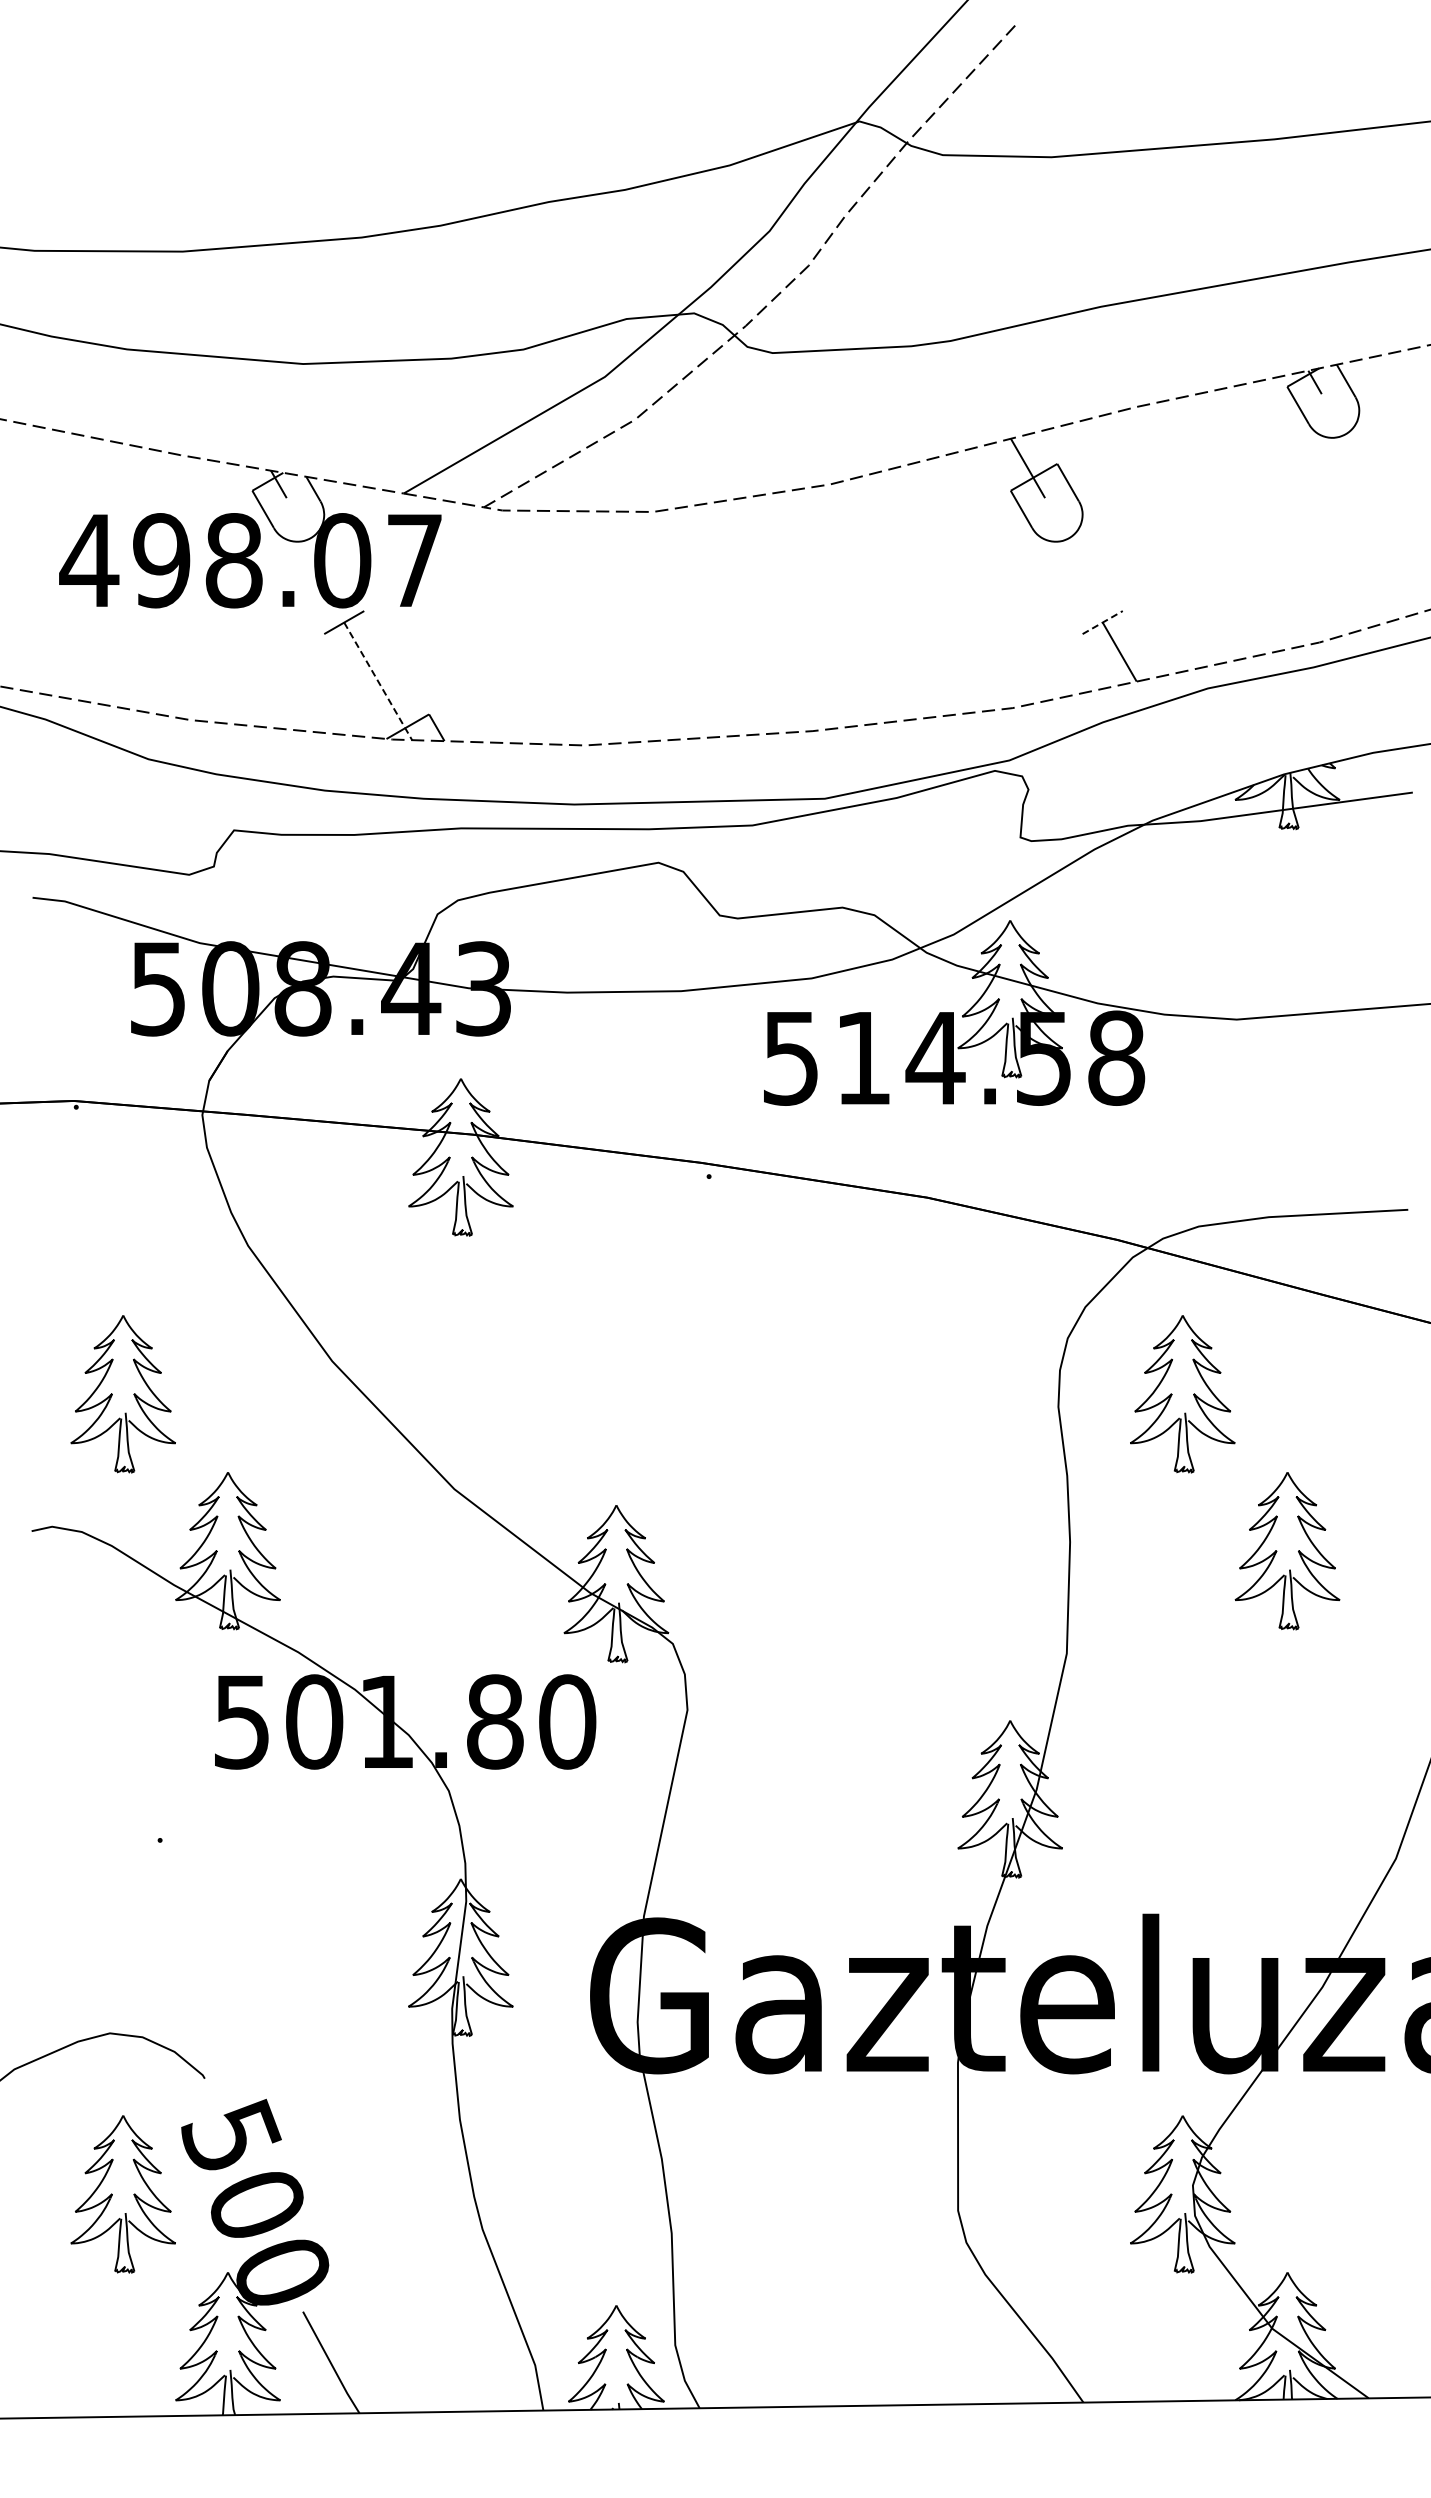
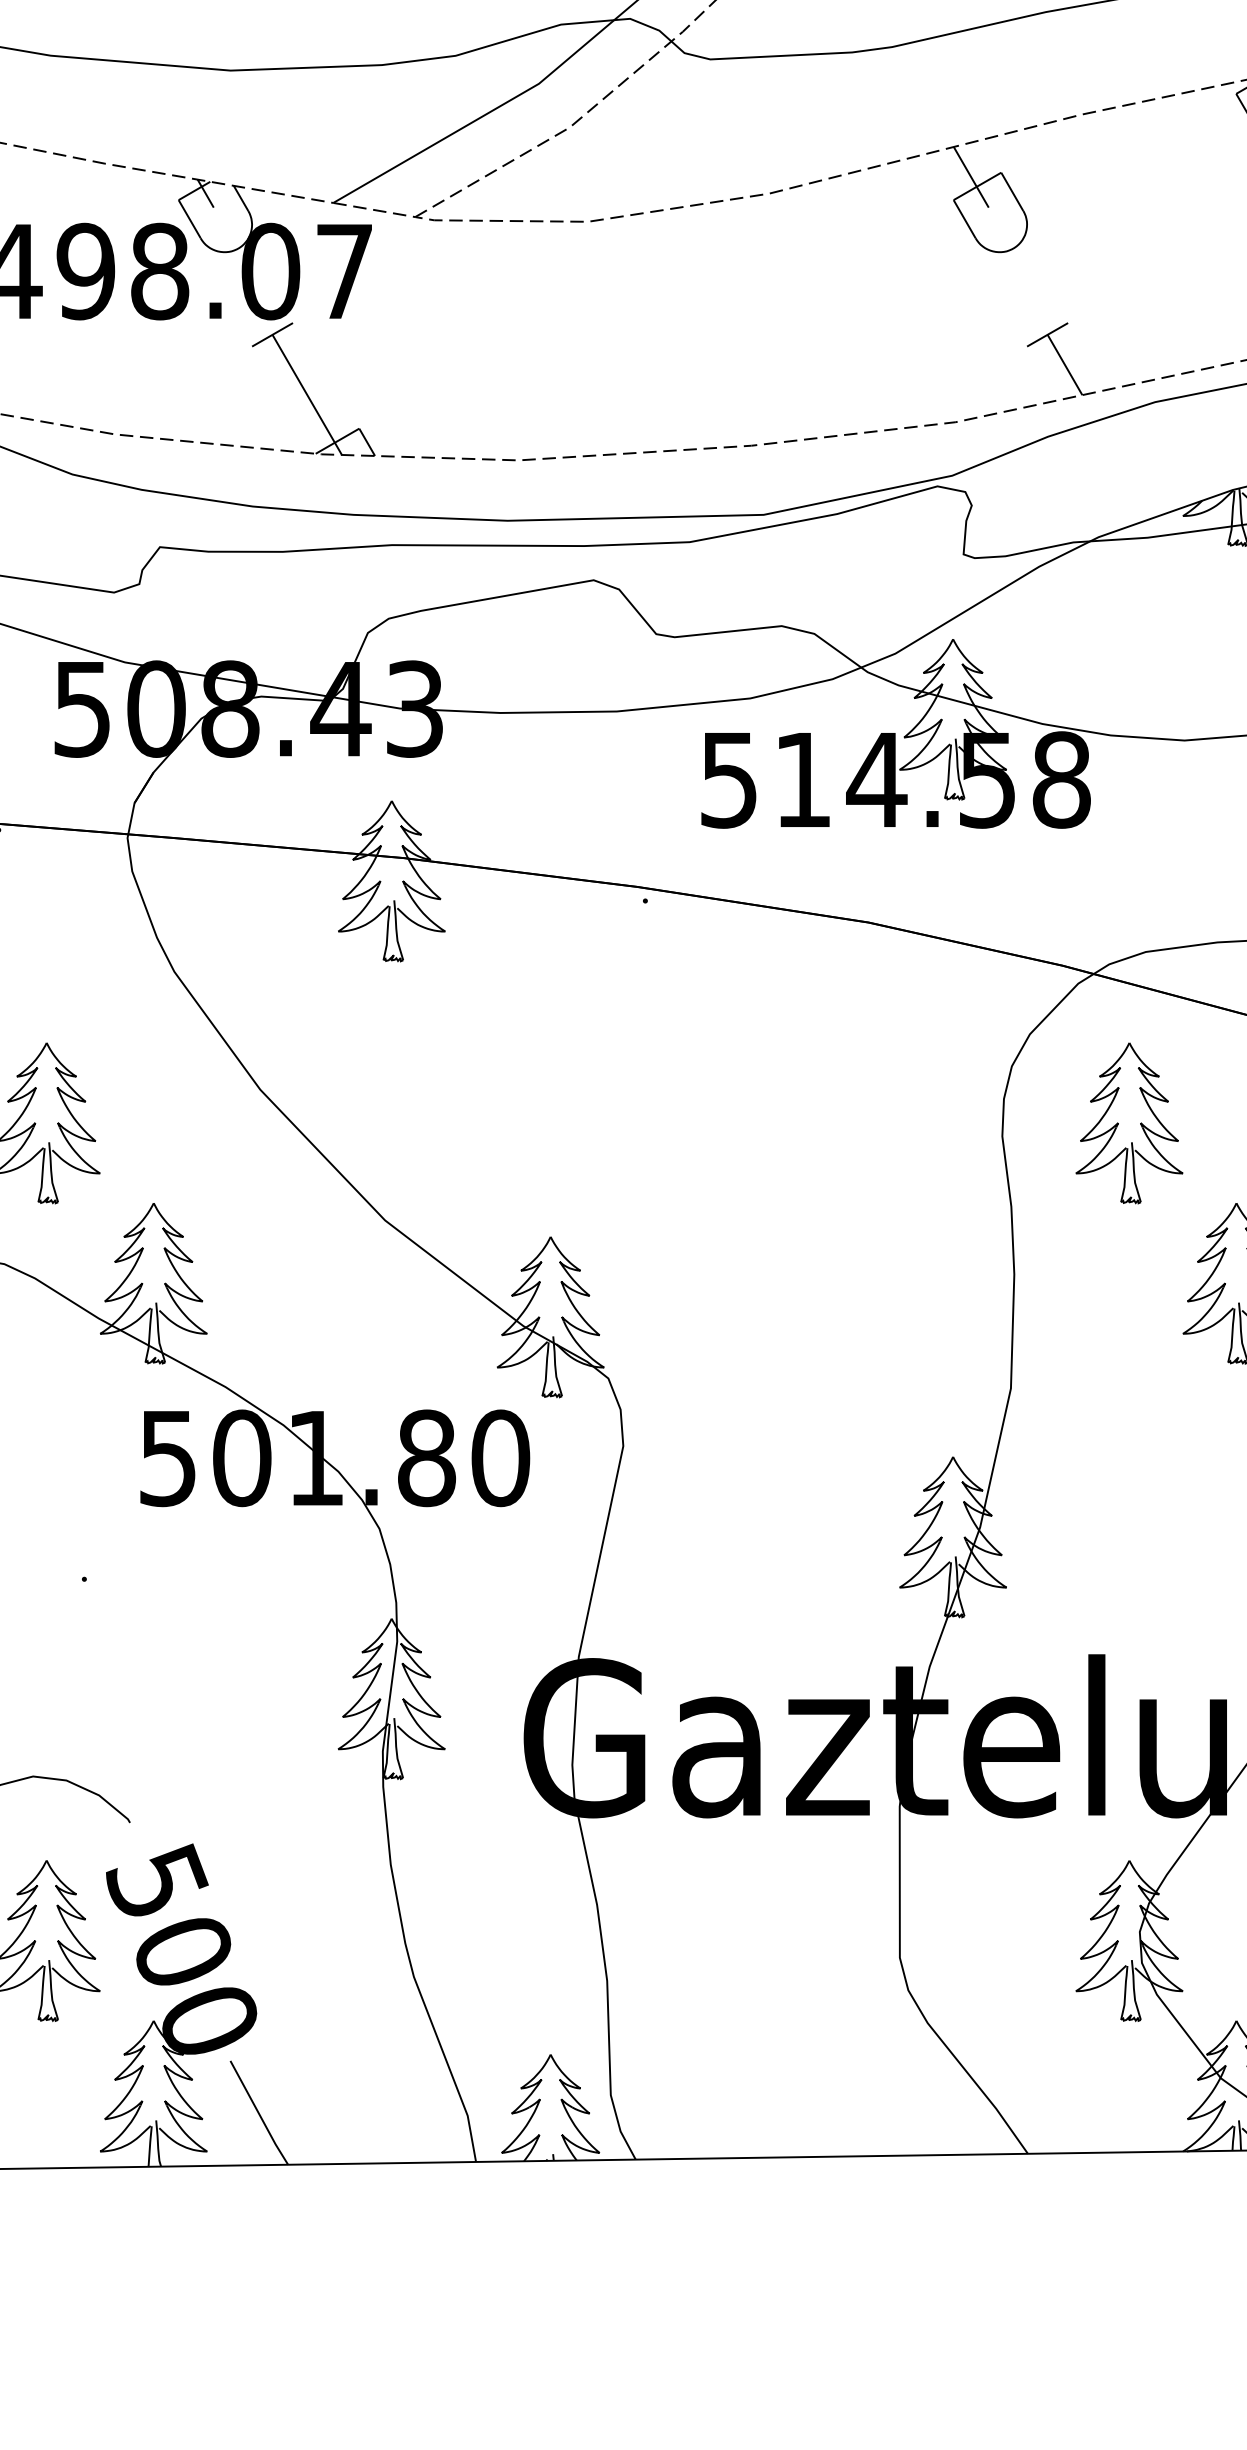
line: (1103, 622) -> (1048, 334), dashed -> solid
line: (378, 681) -> (307, 395), dashed -> solid

